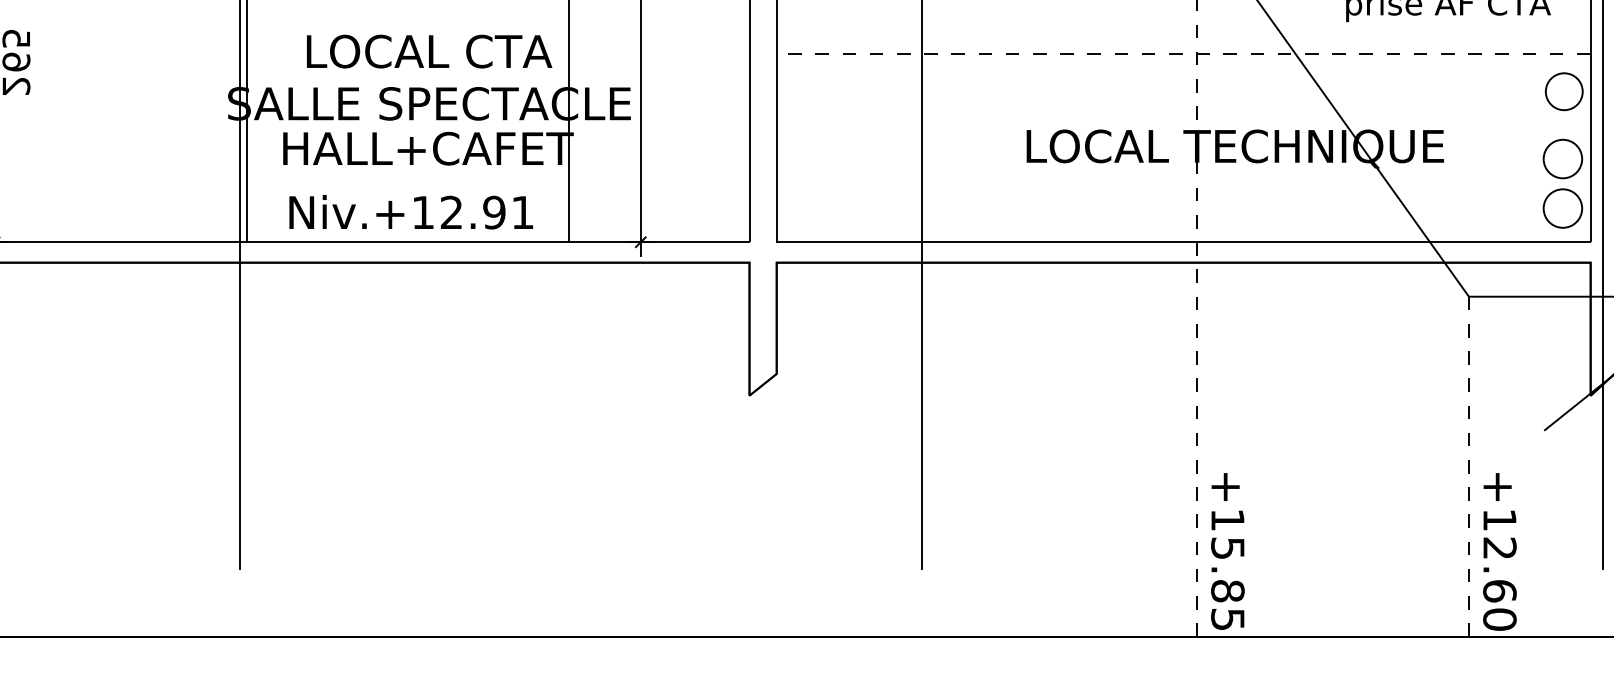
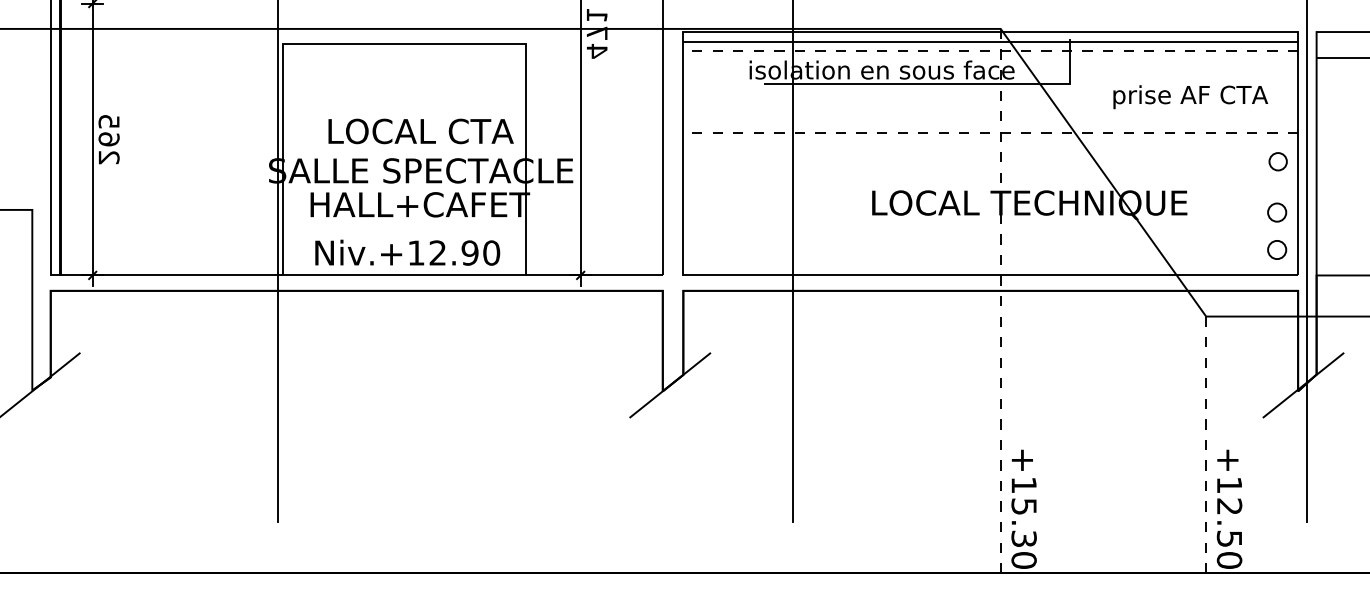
circle: (1563, 91) -> (1277, 161), size x0.62
circle: (1563, 158) -> (1277, 212), size x0.62
circle: (1563, 207) -> (1277, 249), size x0.62
text: (522, 211) -> (491, 252), Niv.+12.91 -> Niv.+12.90
line: (759, 387) -> (670, 385), added
text: (1499, 590) -> (1229, 538), +12.60 -> +12.50
text: (1227, 605) -> (1023, 549), +15.85 -> +15.30

